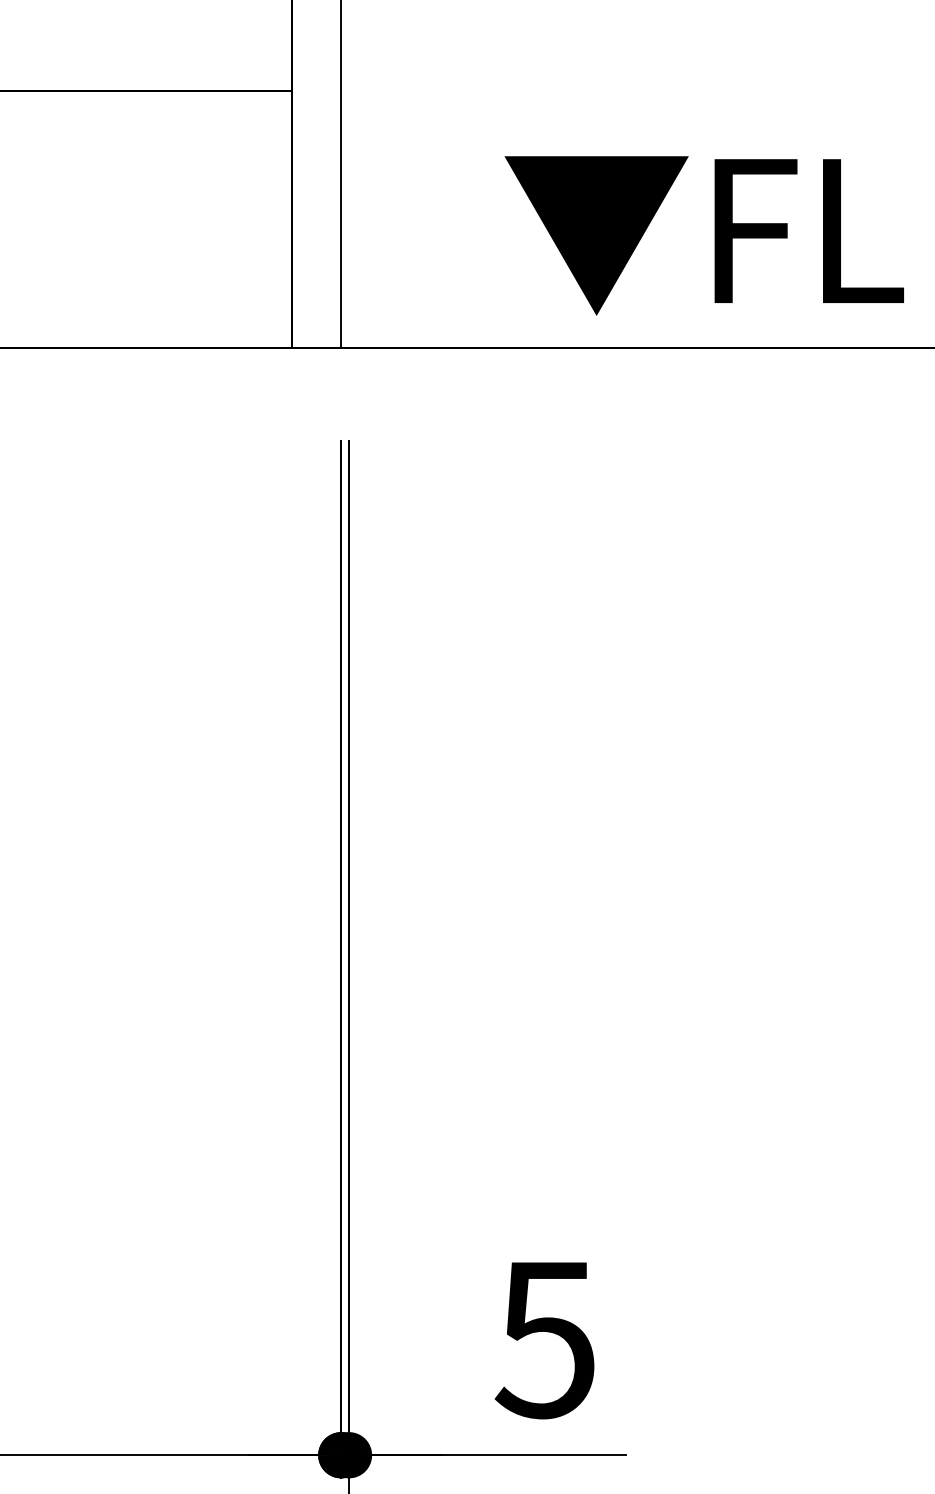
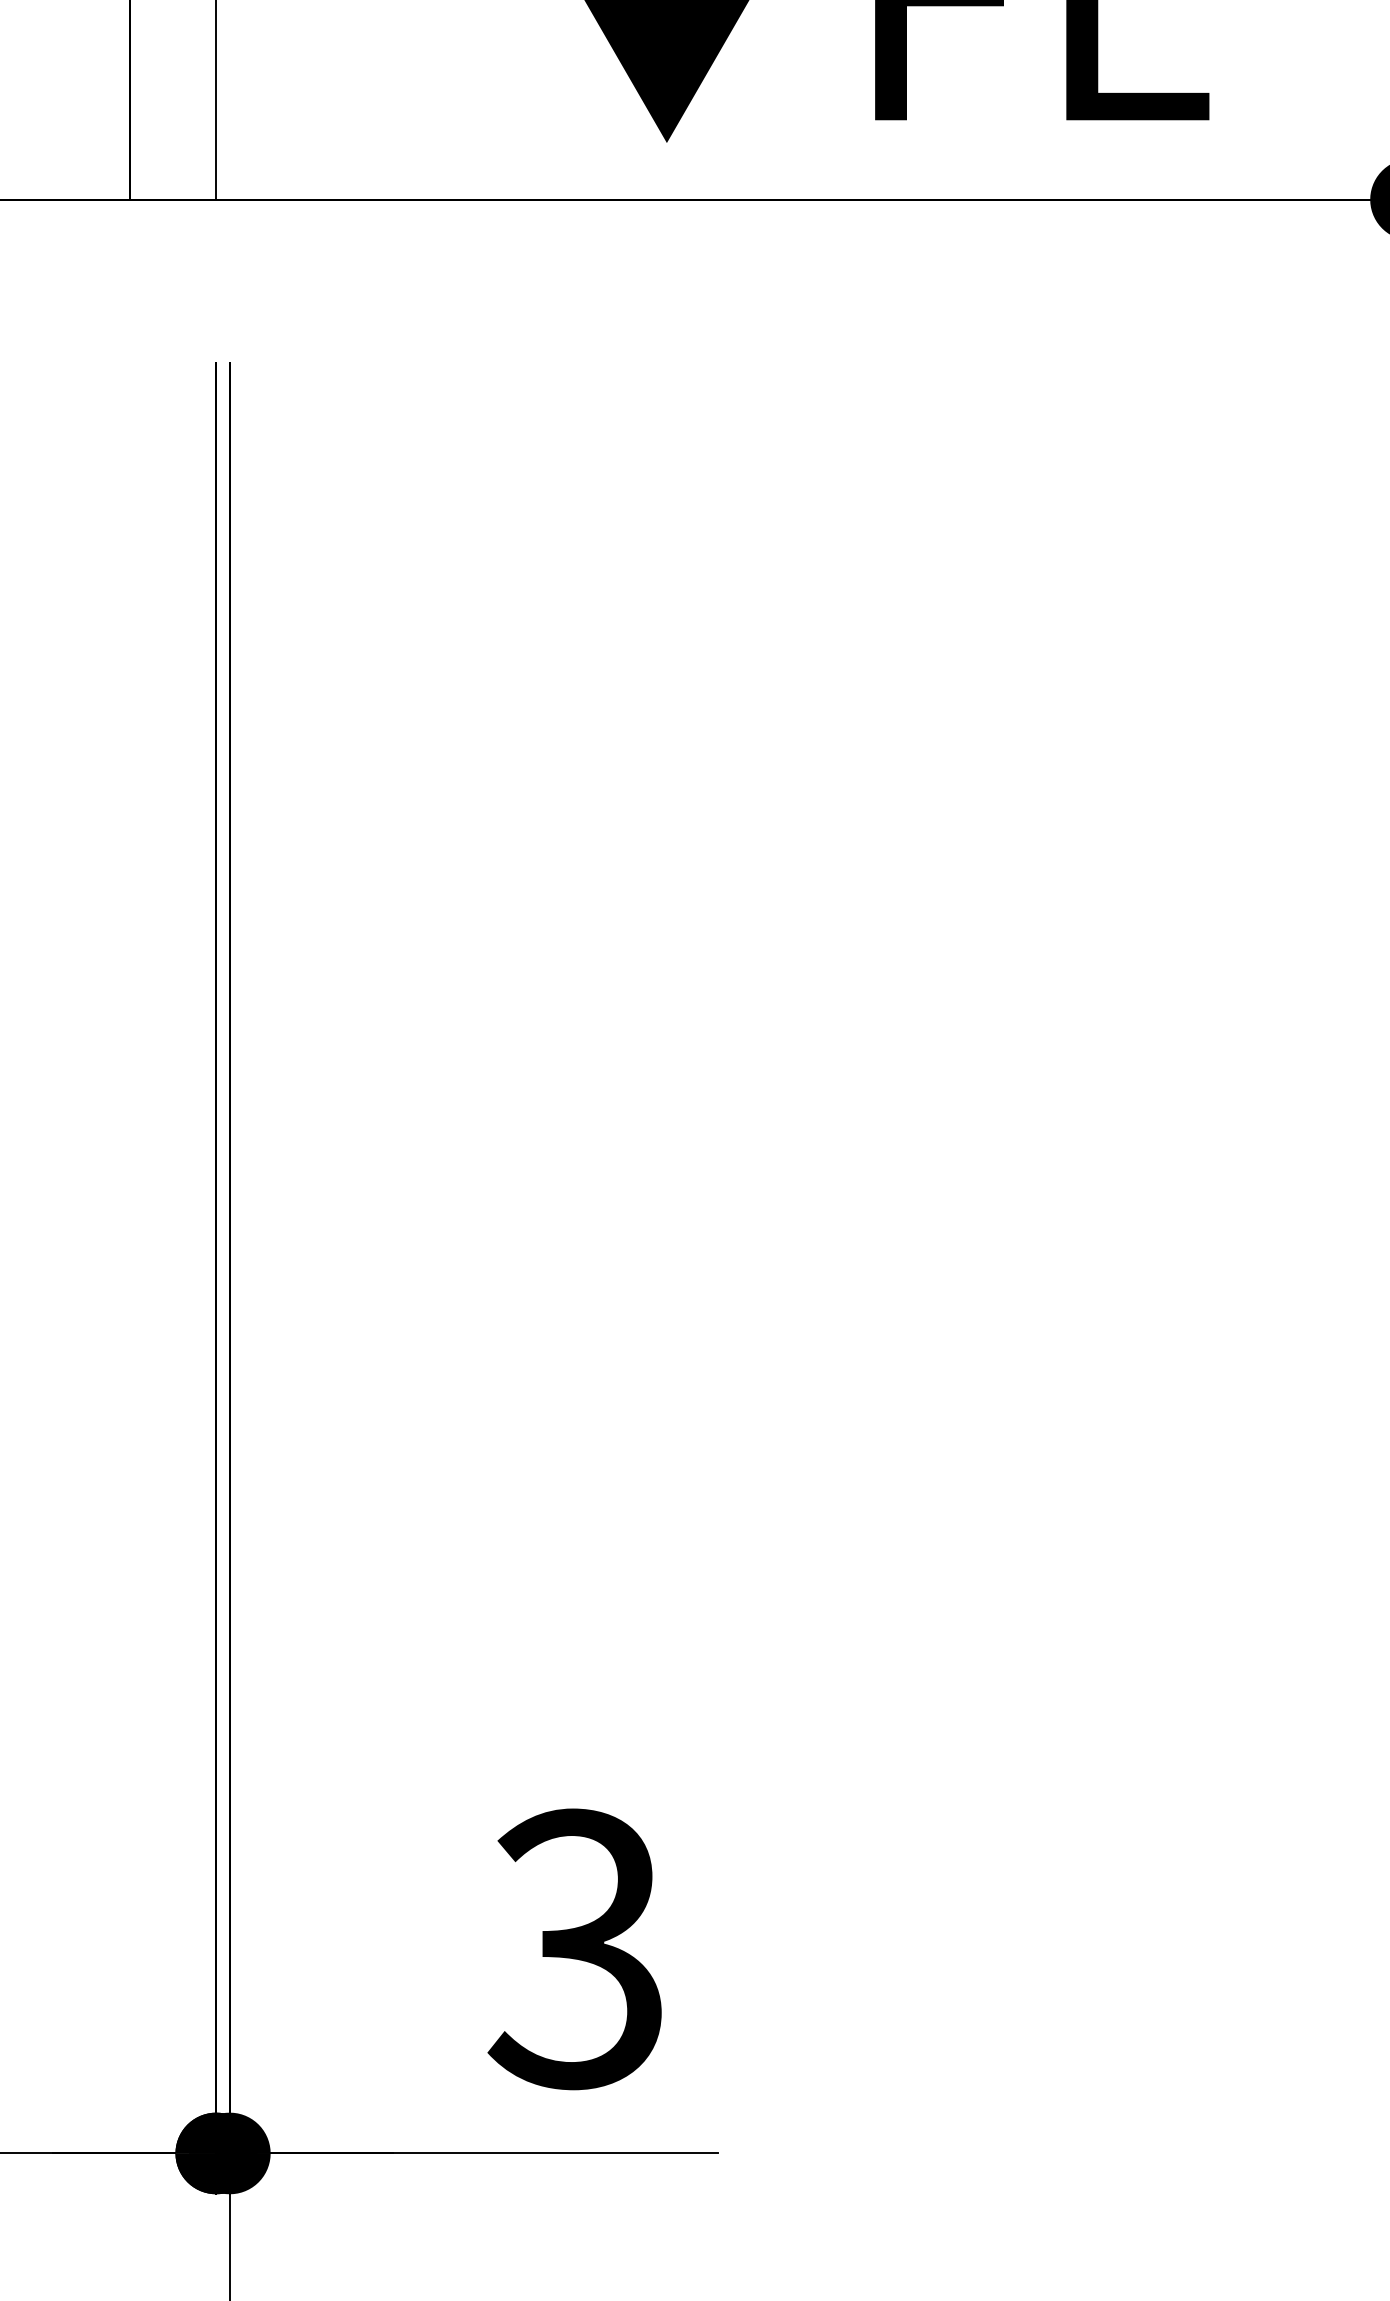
text: (544, 1339) -> (574, 1949), 5 -> 3

